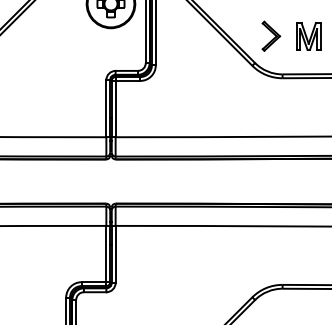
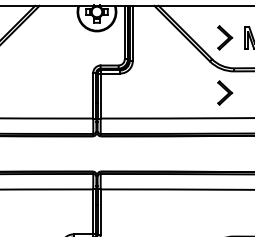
part: (271, 104) -> (225, 92), added

